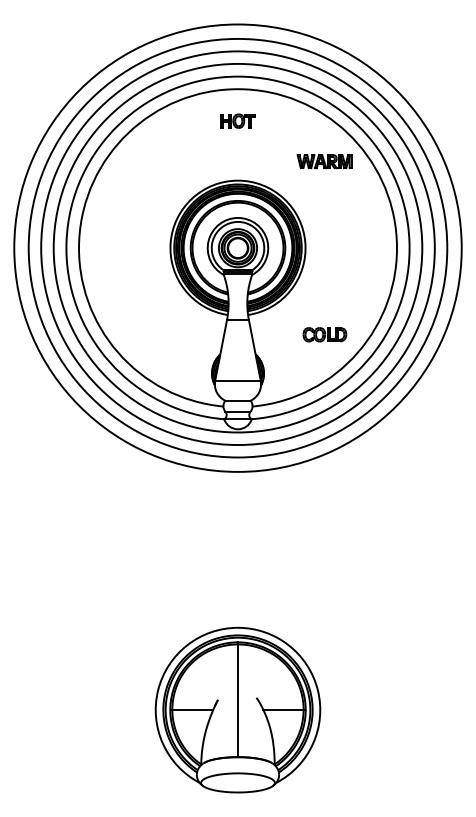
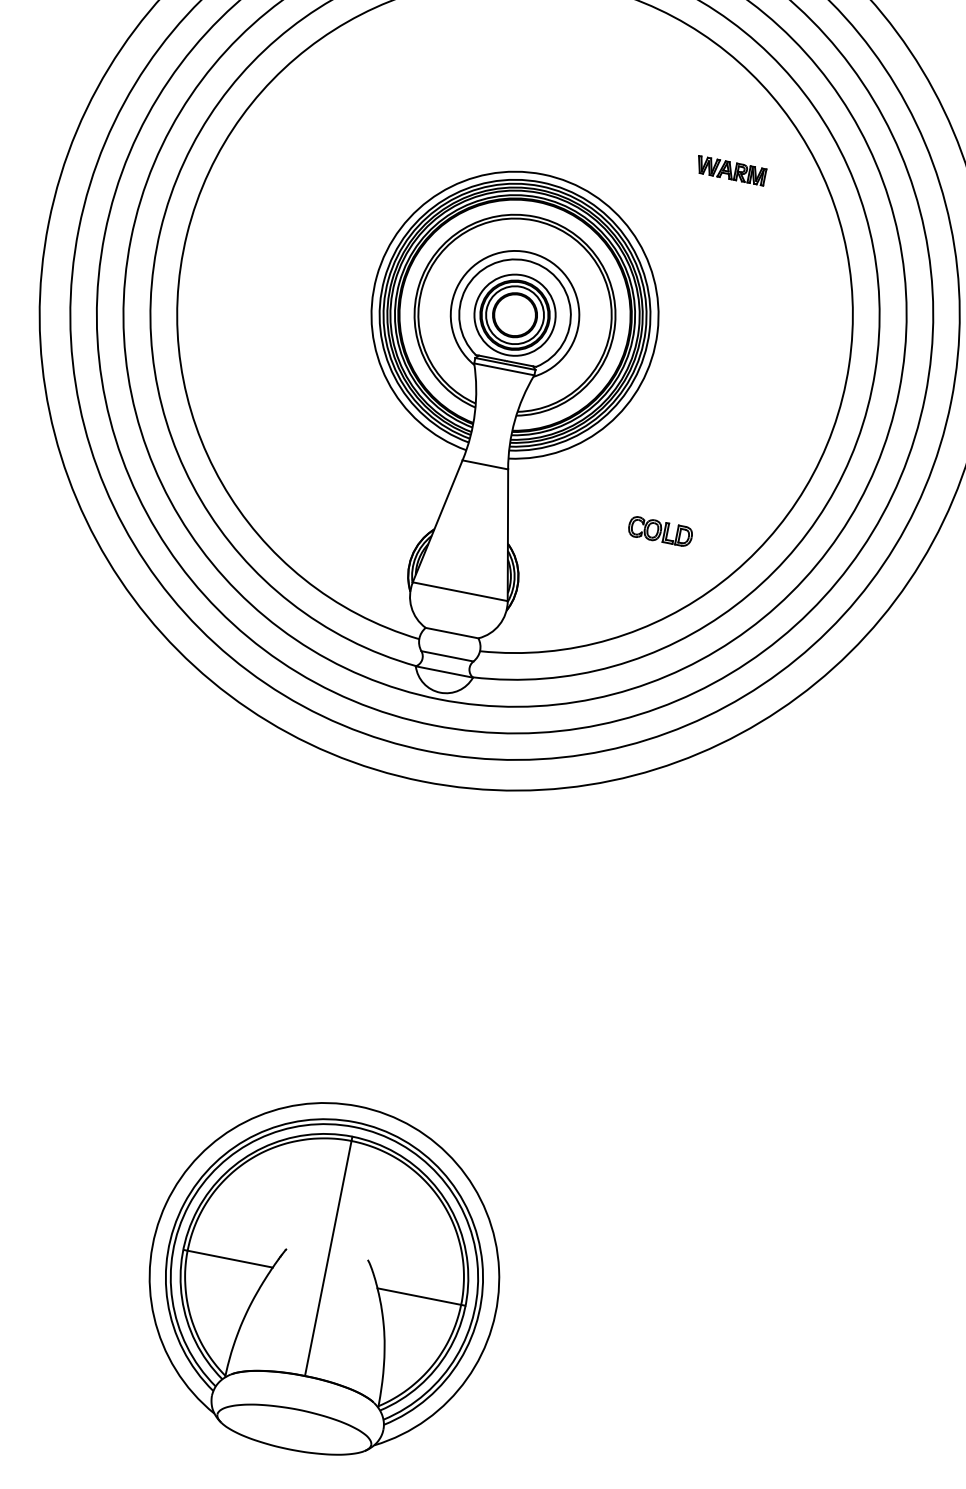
part: (237, 120) -> (566, 48), removed
part: (324, 161) -> (731, 170), size x0.6
part: (324, 334) -> (659, 530), size x0.7

